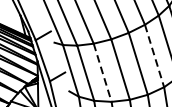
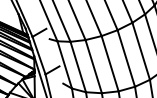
line: (154, 56) -> (141, 51), dashed -> solid
line: (102, 72) -> (93, 66), dashed -> solid

